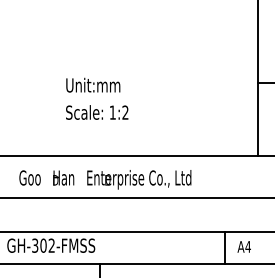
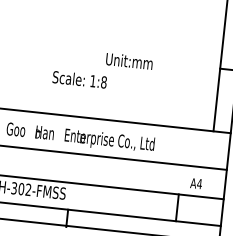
text: (93, 84) -> (129, 60), moved
text: (125, 112) -> (104, 82), 1:2 -> 1:8
text: (243, 246) -> (195, 183), moved

